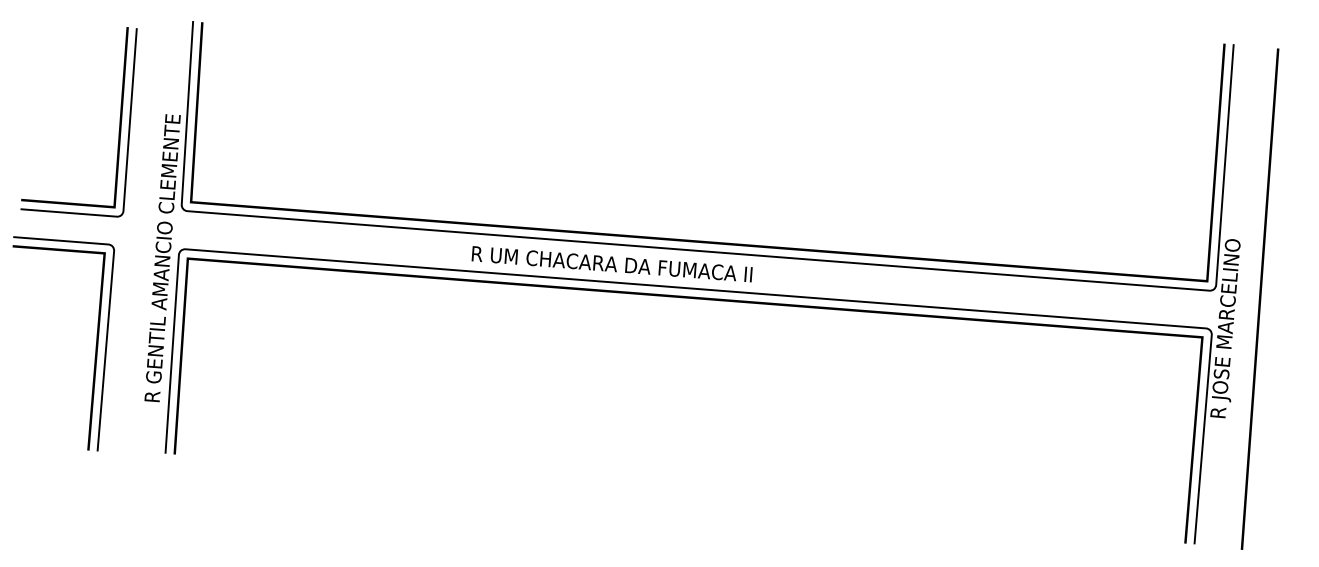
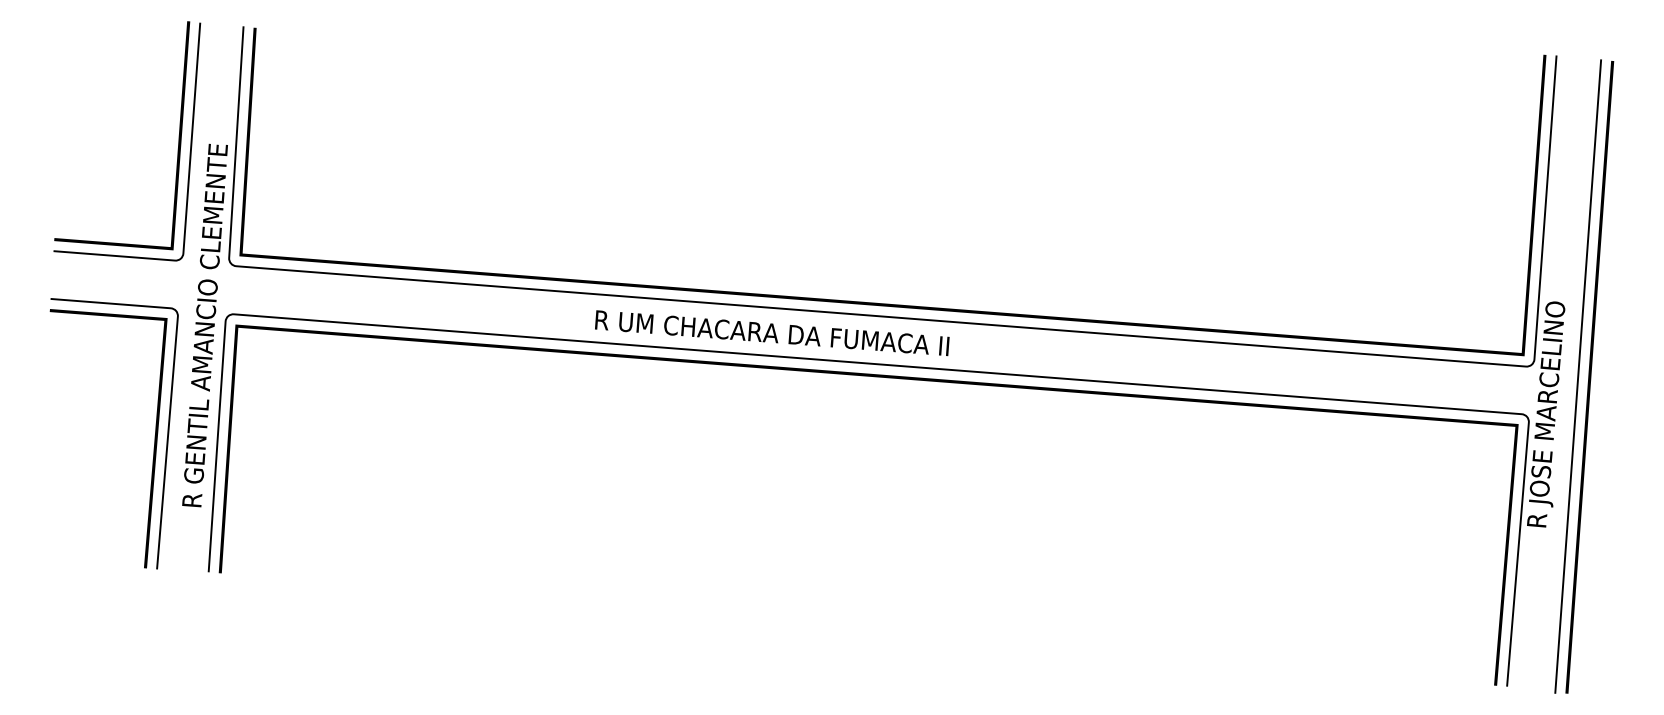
part: (119, 122) -> (178, 141), moved
line: (1250, 298) -> (1577, 376), added
part: (95, 345) -> (154, 435), moved

